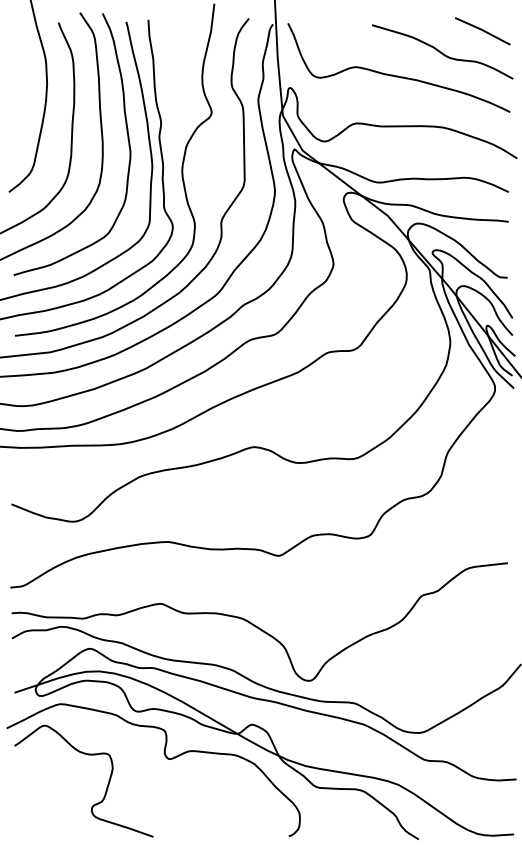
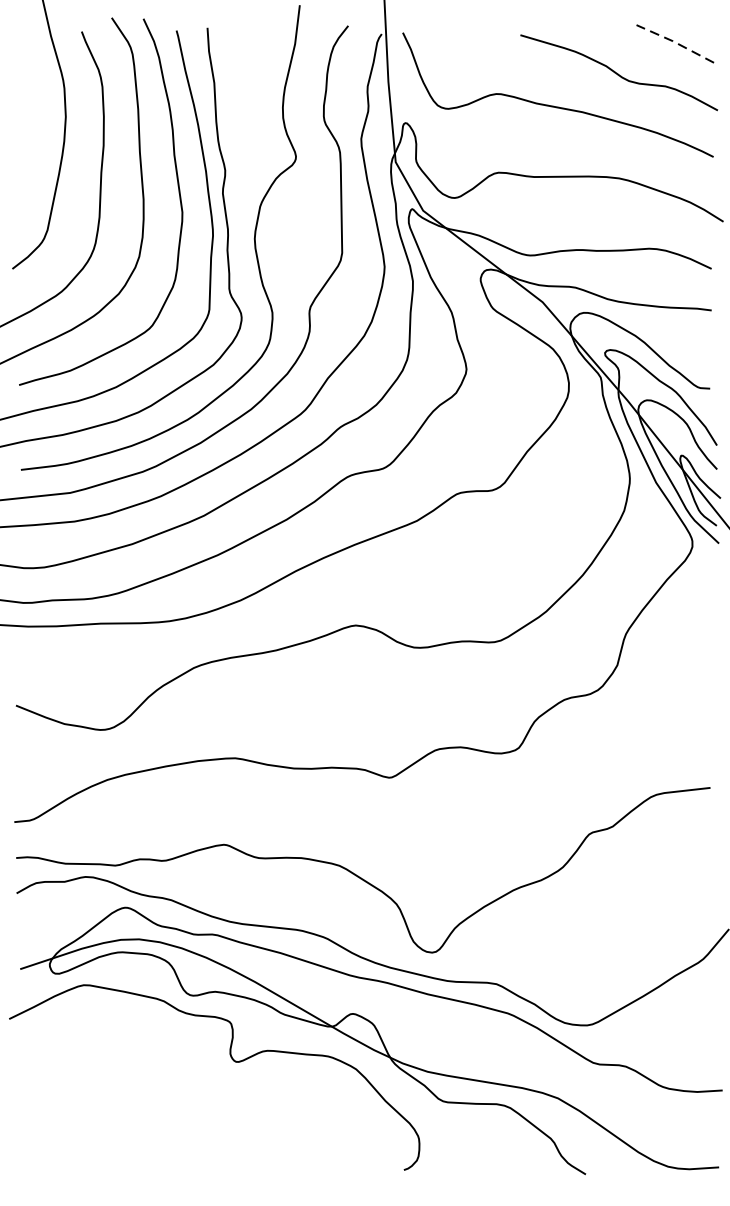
line: (482, 30) -> (674, 42), solid -> dashed
curve: (106, 787) -> (148, 1101), removed

